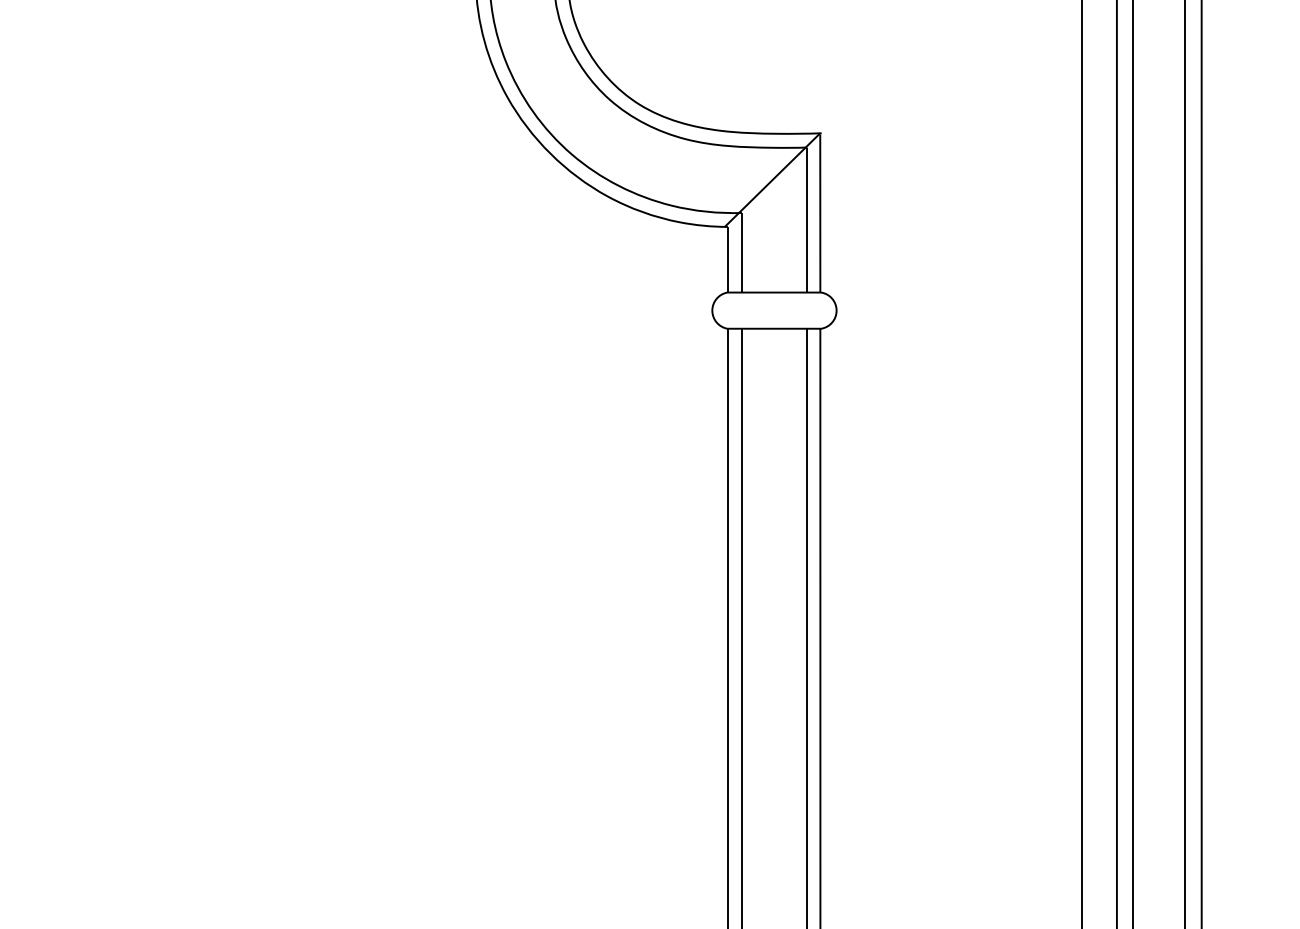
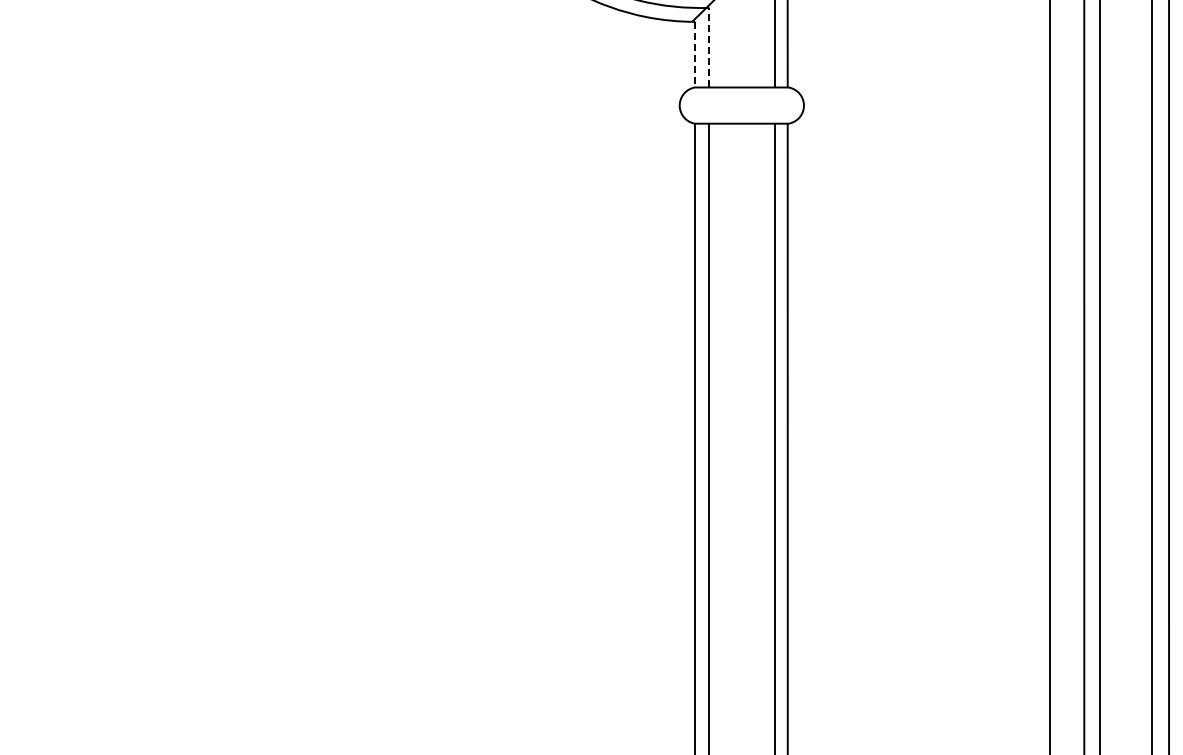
line: (741, 252) -> (708, 47), solid -> dashed
line: (727, 259) -> (694, 54), solid -> dashed

